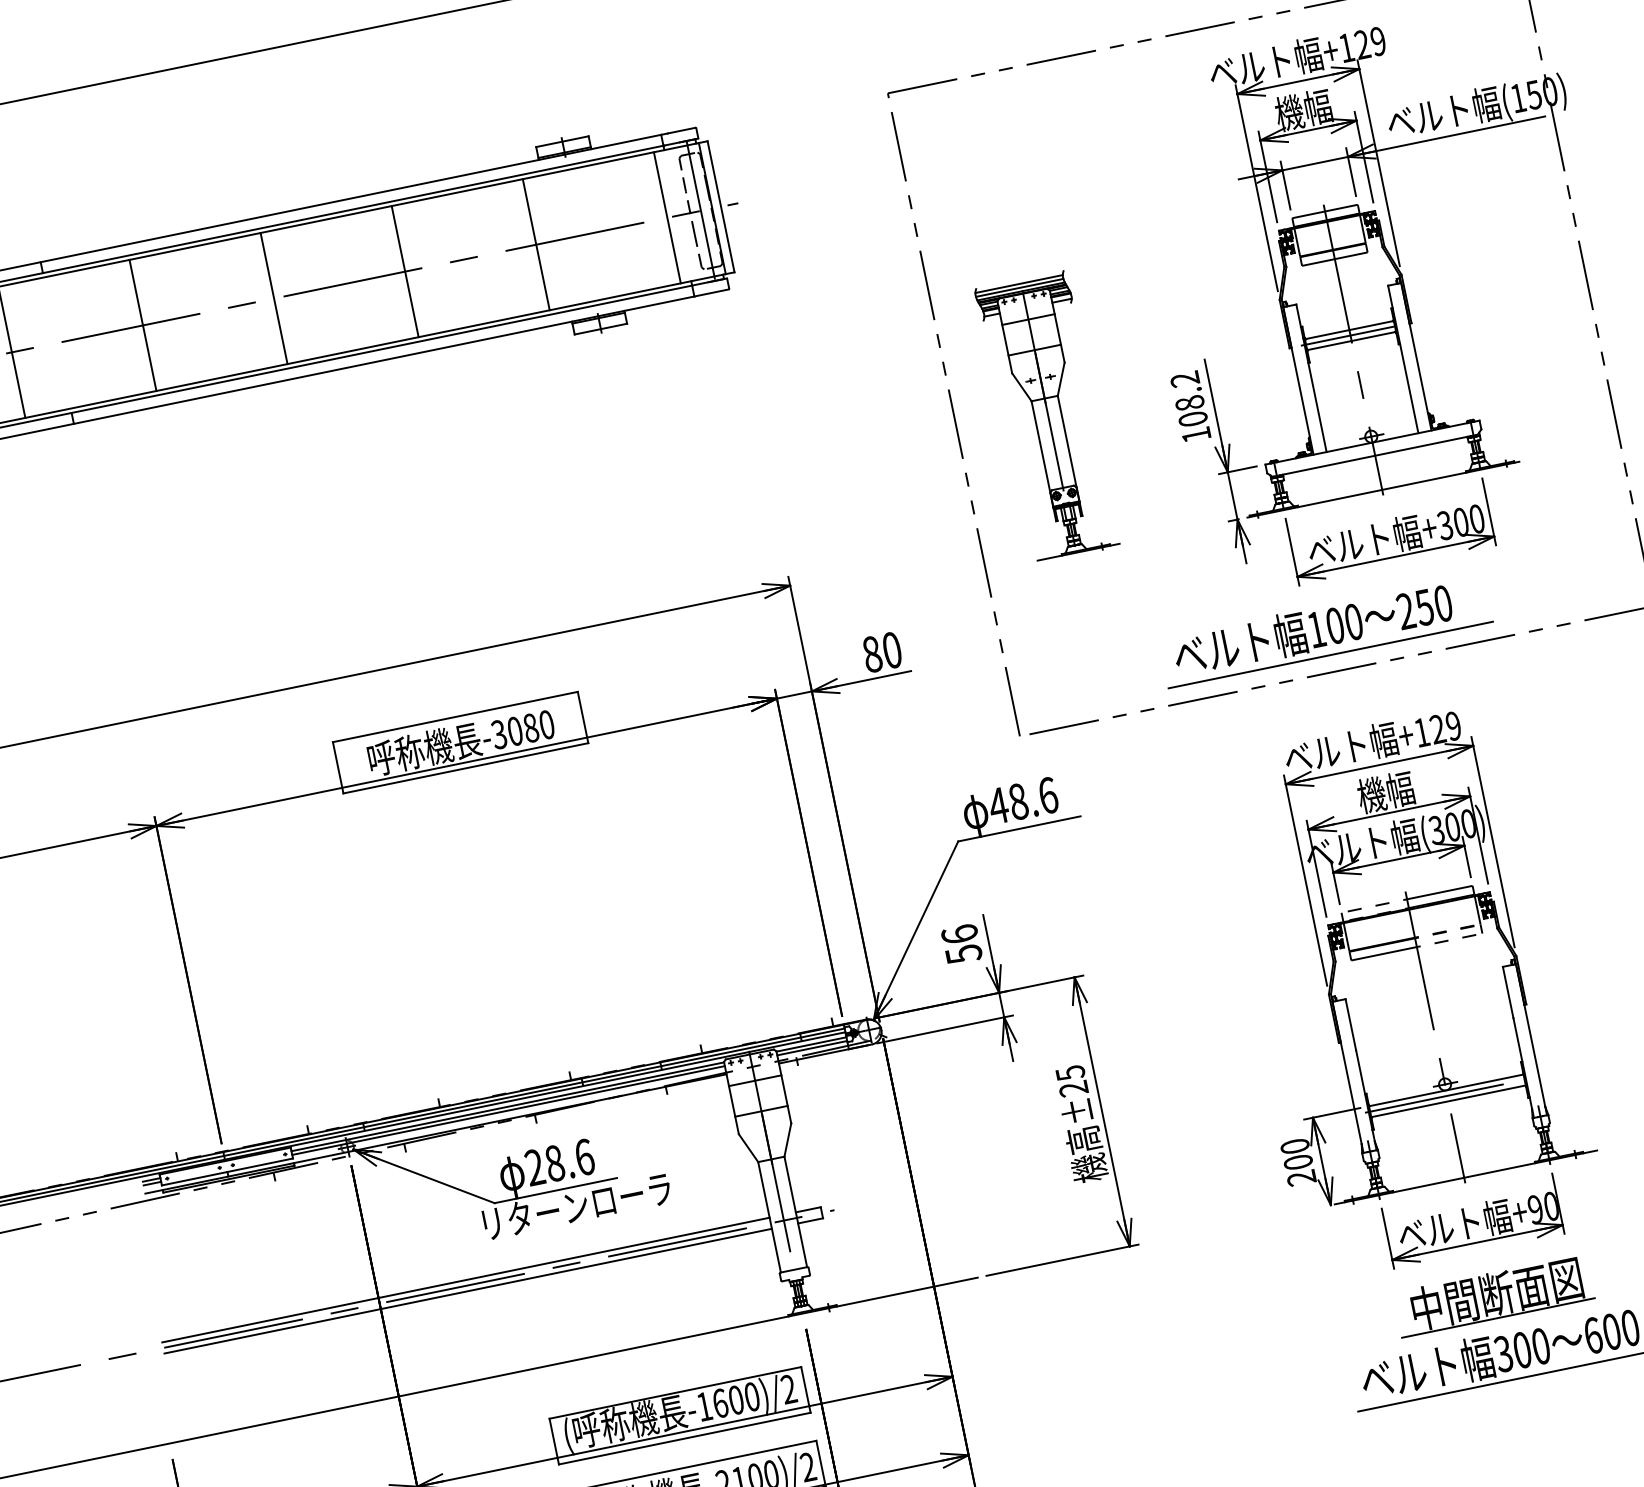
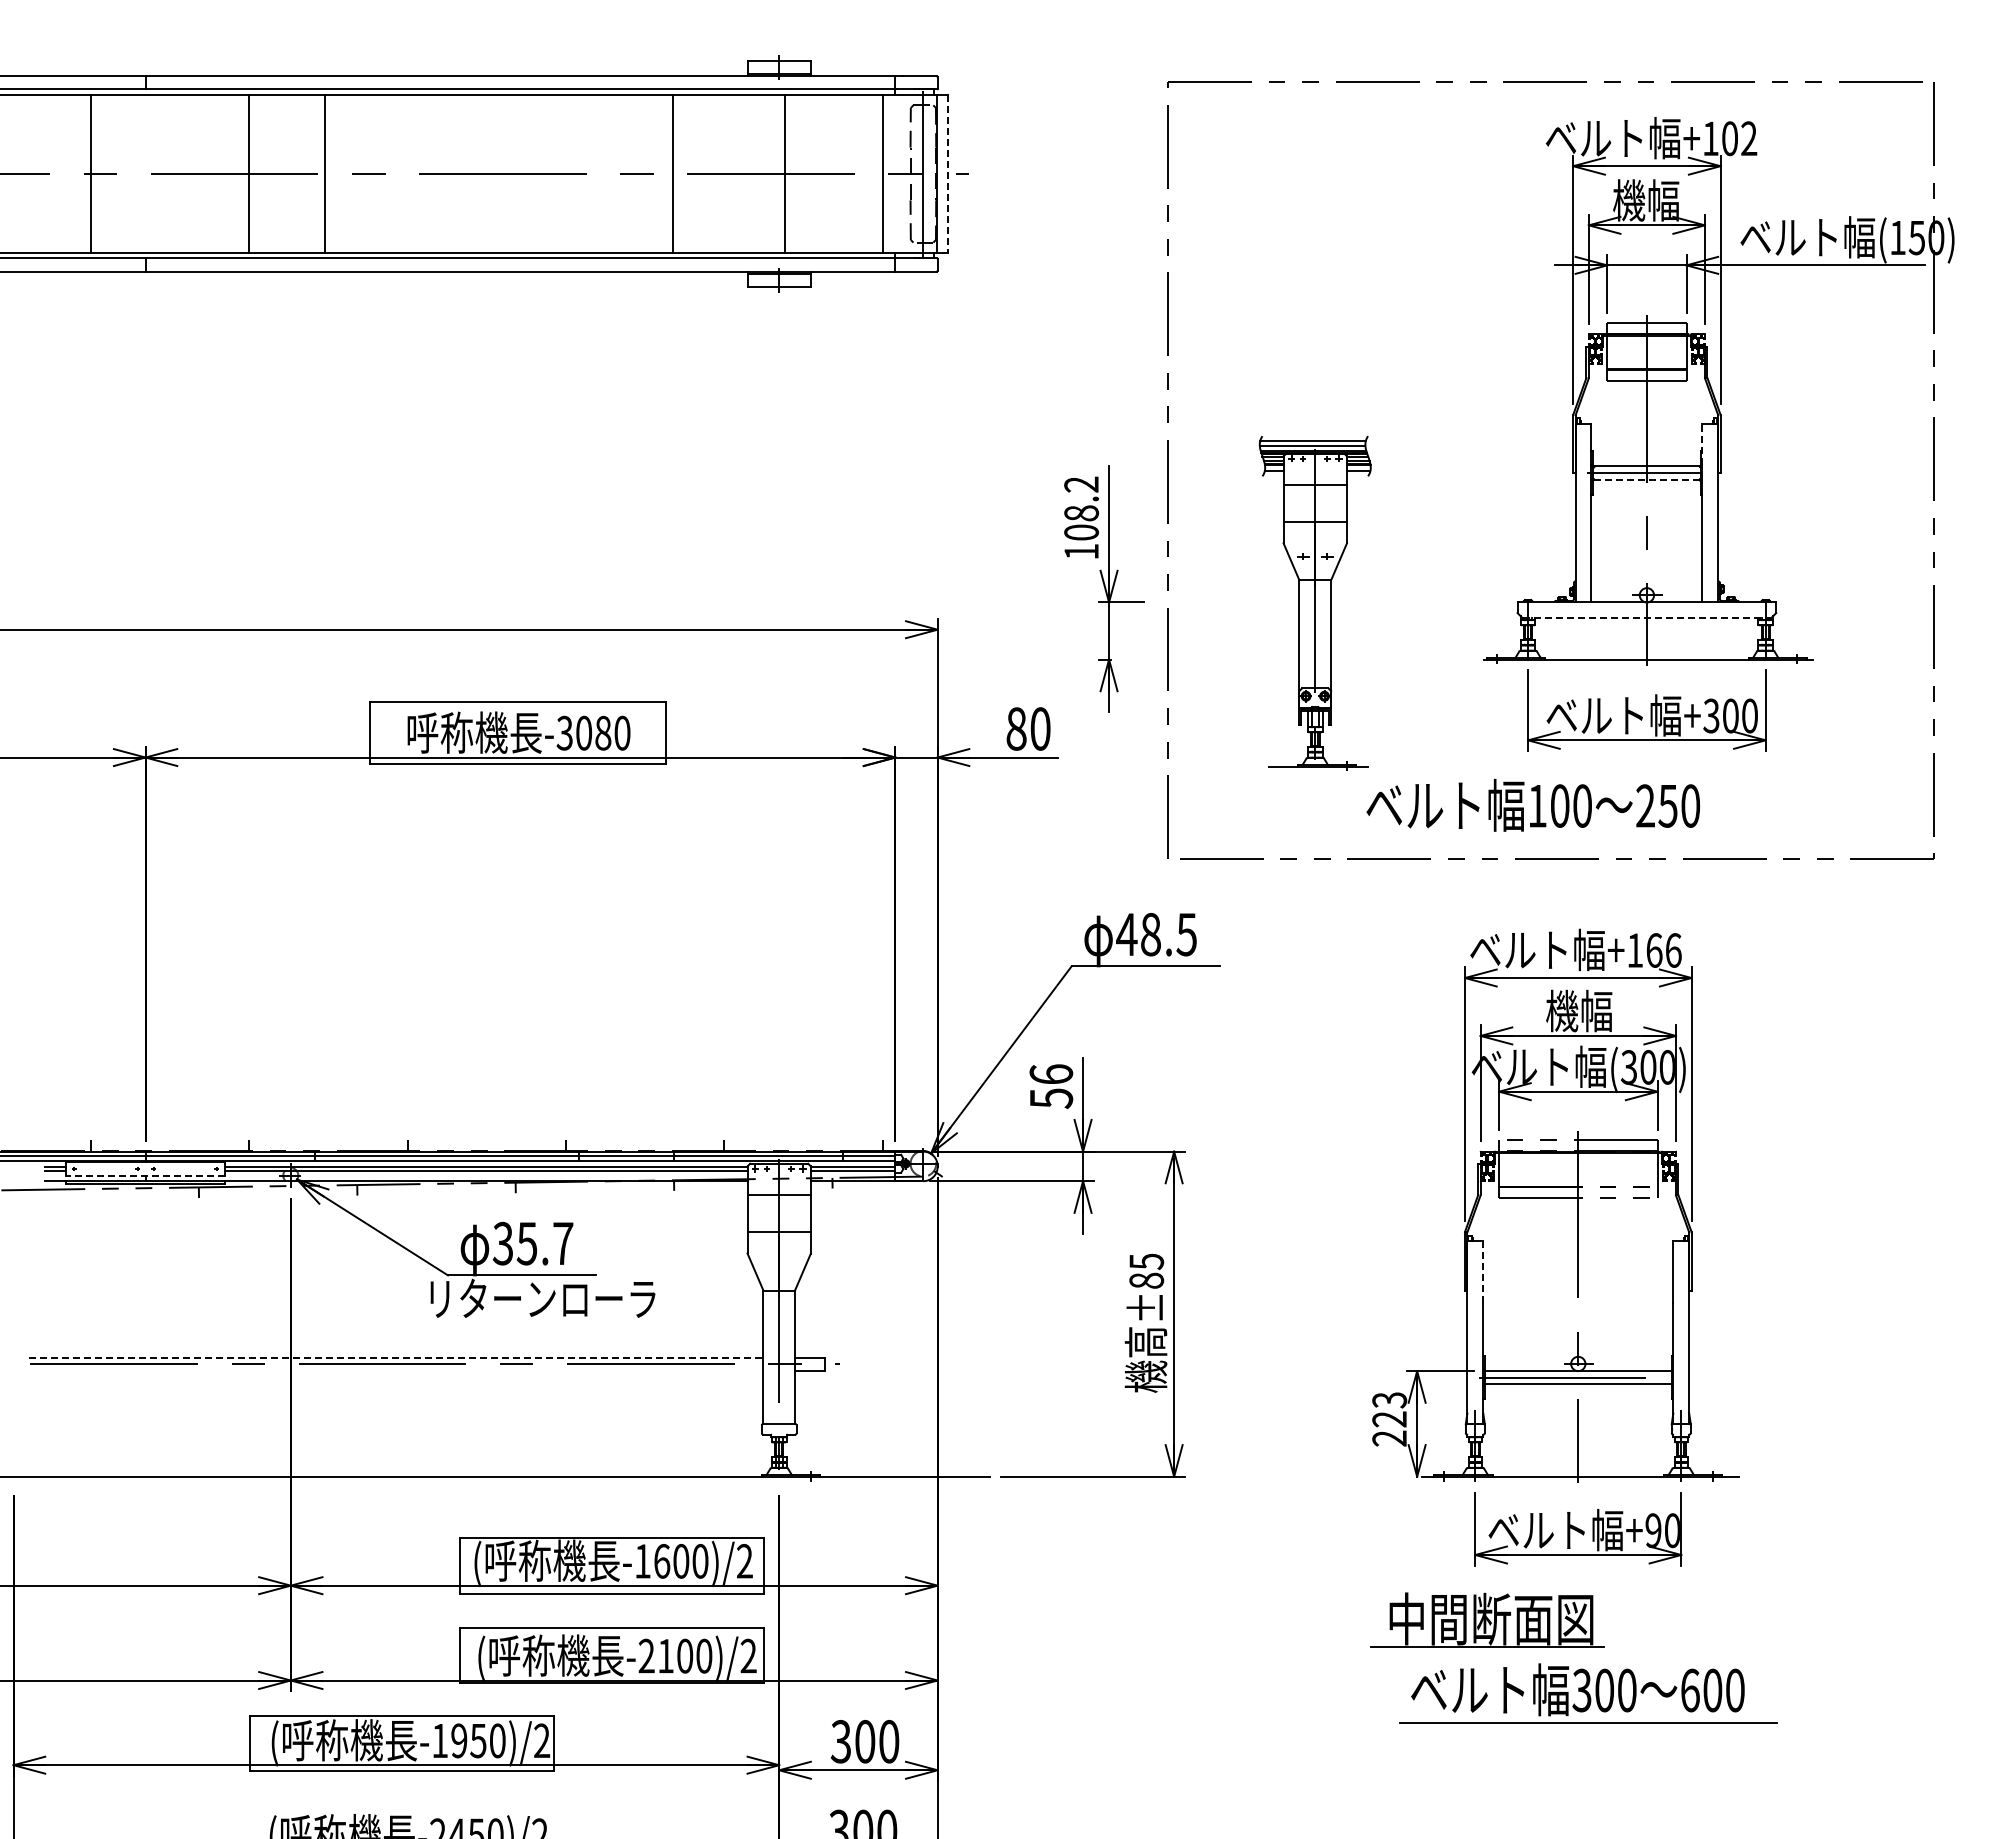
text: (1370, 42) -> (1739, 138), +129 -> +102
line: (721, 207) -> (947, 174), solid -> dashed
line: (536, 244) -> (785, 173), moved
line: (404, 271) -> (672, 173), moved
line: (273, 298) -> (324, 173), moved
line: (1391, 302) -> (1702, 444), solid -> dashed
line: (1352, 340) -> (1647, 479), solid -> dashed
part: (1047, 417) -> (1314, 603), moved
line: (1375, 455) -> (1647, 618), solid -> dashed
part: (1221, 461) -> (1104, 588), moved
line: (1330, 654) -> (1547, 838), removed
text: (1445, 727) -> (1663, 950), +129 -> +166
text: (1047, 795) -> (1186, 934), 48.6 -> 48.5
line: (1351, 1024) -> (1483, 1272), solid -> dashed
text: (1073, 1088) -> (1146, 1280), ±25 -> ±85
text: (1296, 1154) -> (1389, 1409), 200 -> 223
text: (559, 1162) -> (532, 1243), 28.6 -> 35.7
line: (227, 1171) -> (145, 1175), solid -> dashed
line: (465, 1279) -> (396, 1357), solid -> dashed
line: (468, 1291) -> (396, 1371), removed
part: (1493, 1294) -> (1487, 1619), moved

